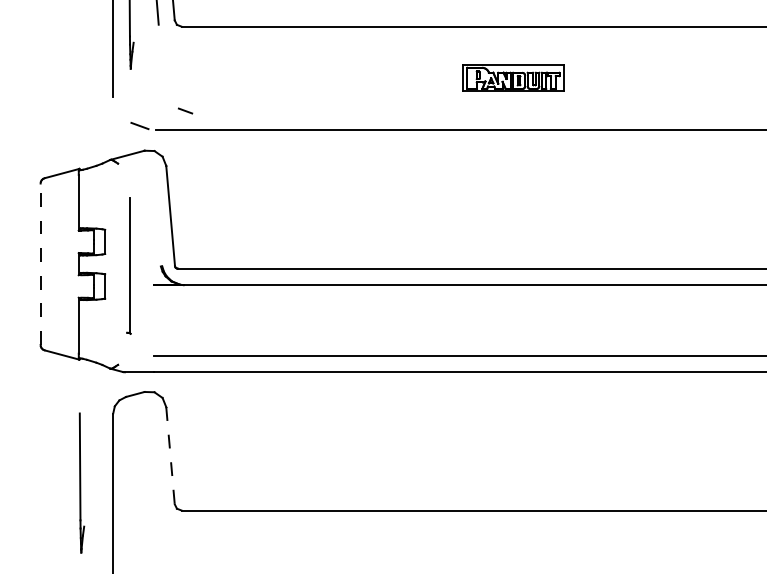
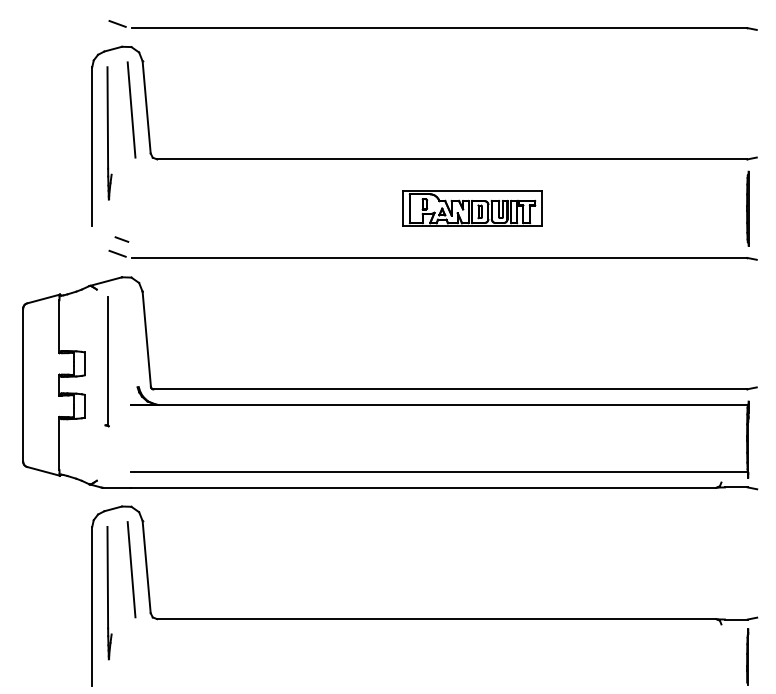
part: (513, 78) -> (472, 208), size x1.43
line: (185, 110) -> (121, 239), moved
line: (40, 264) -> (23, 385), dashed -> solid
part: (128, 265) -> (106, 361), moved
line: (170, 456) -> (146, 567), dashed -> solid
line: (154, 458) -> (131, 569), added
part: (81, 483) -> (109, 593), moved

